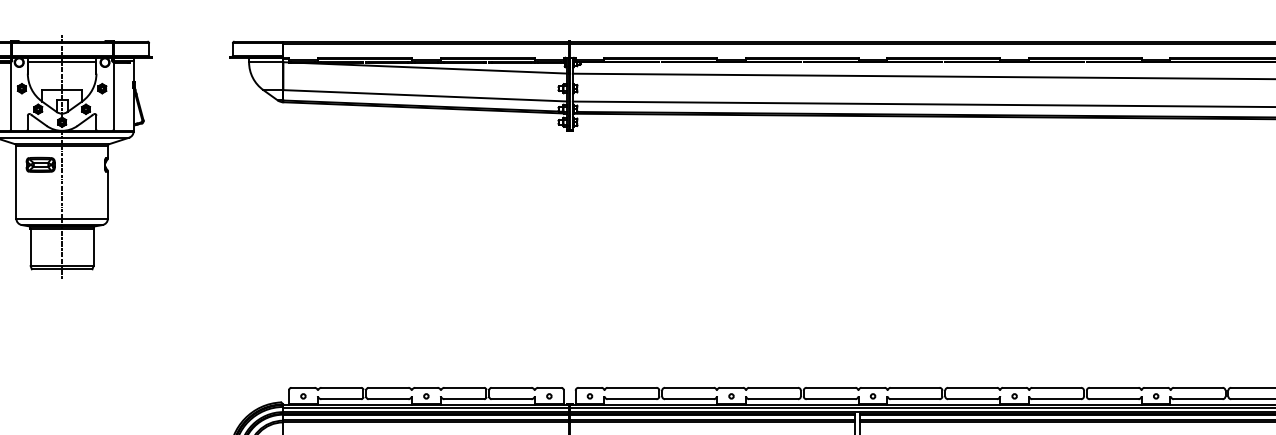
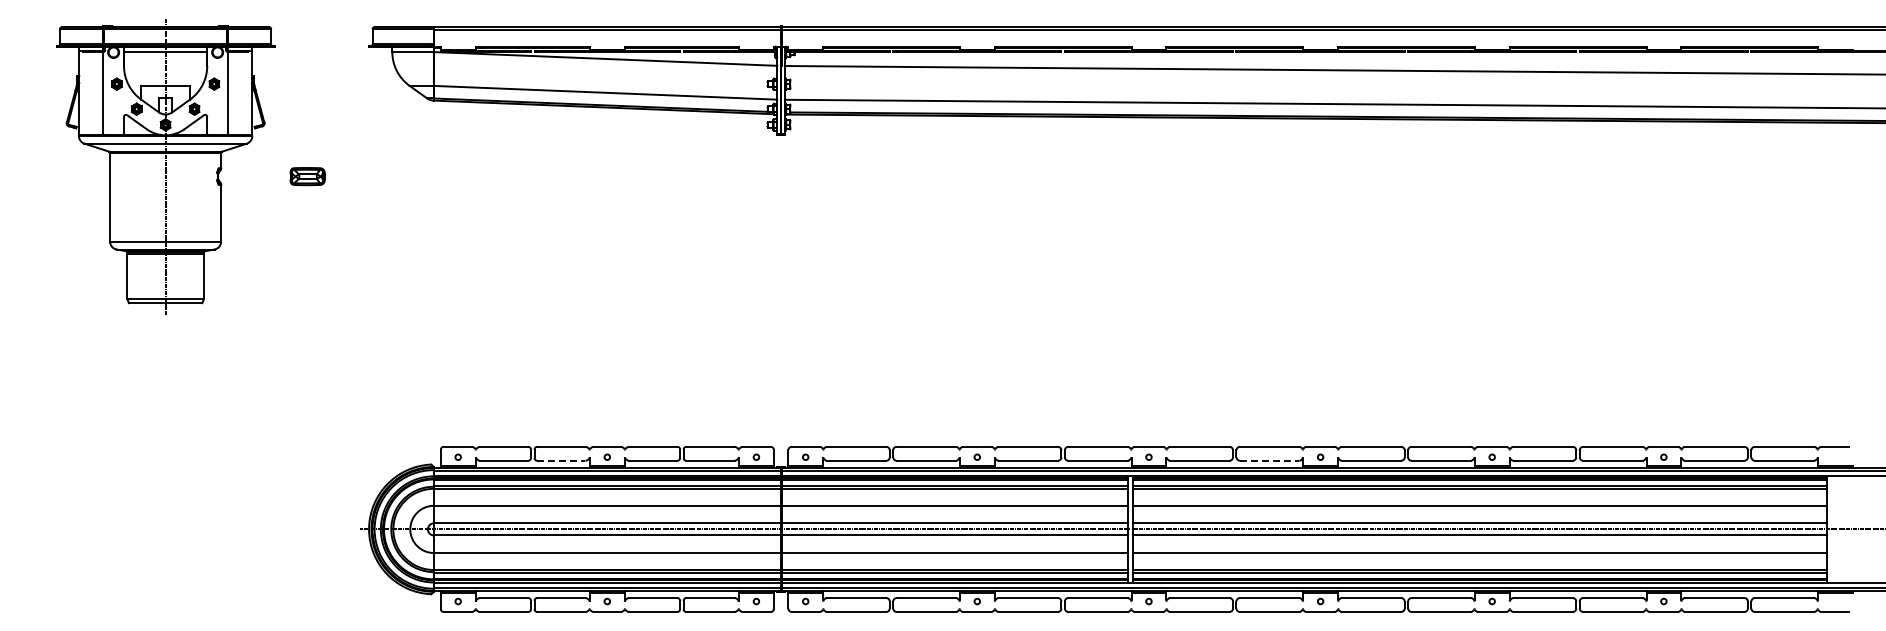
part: (40, 164) -> (307, 176), moved
line: (388, 399) -> (561, 460), solid -> dashed
line: (972, 399) -> (1269, 460), solid -> dashed

